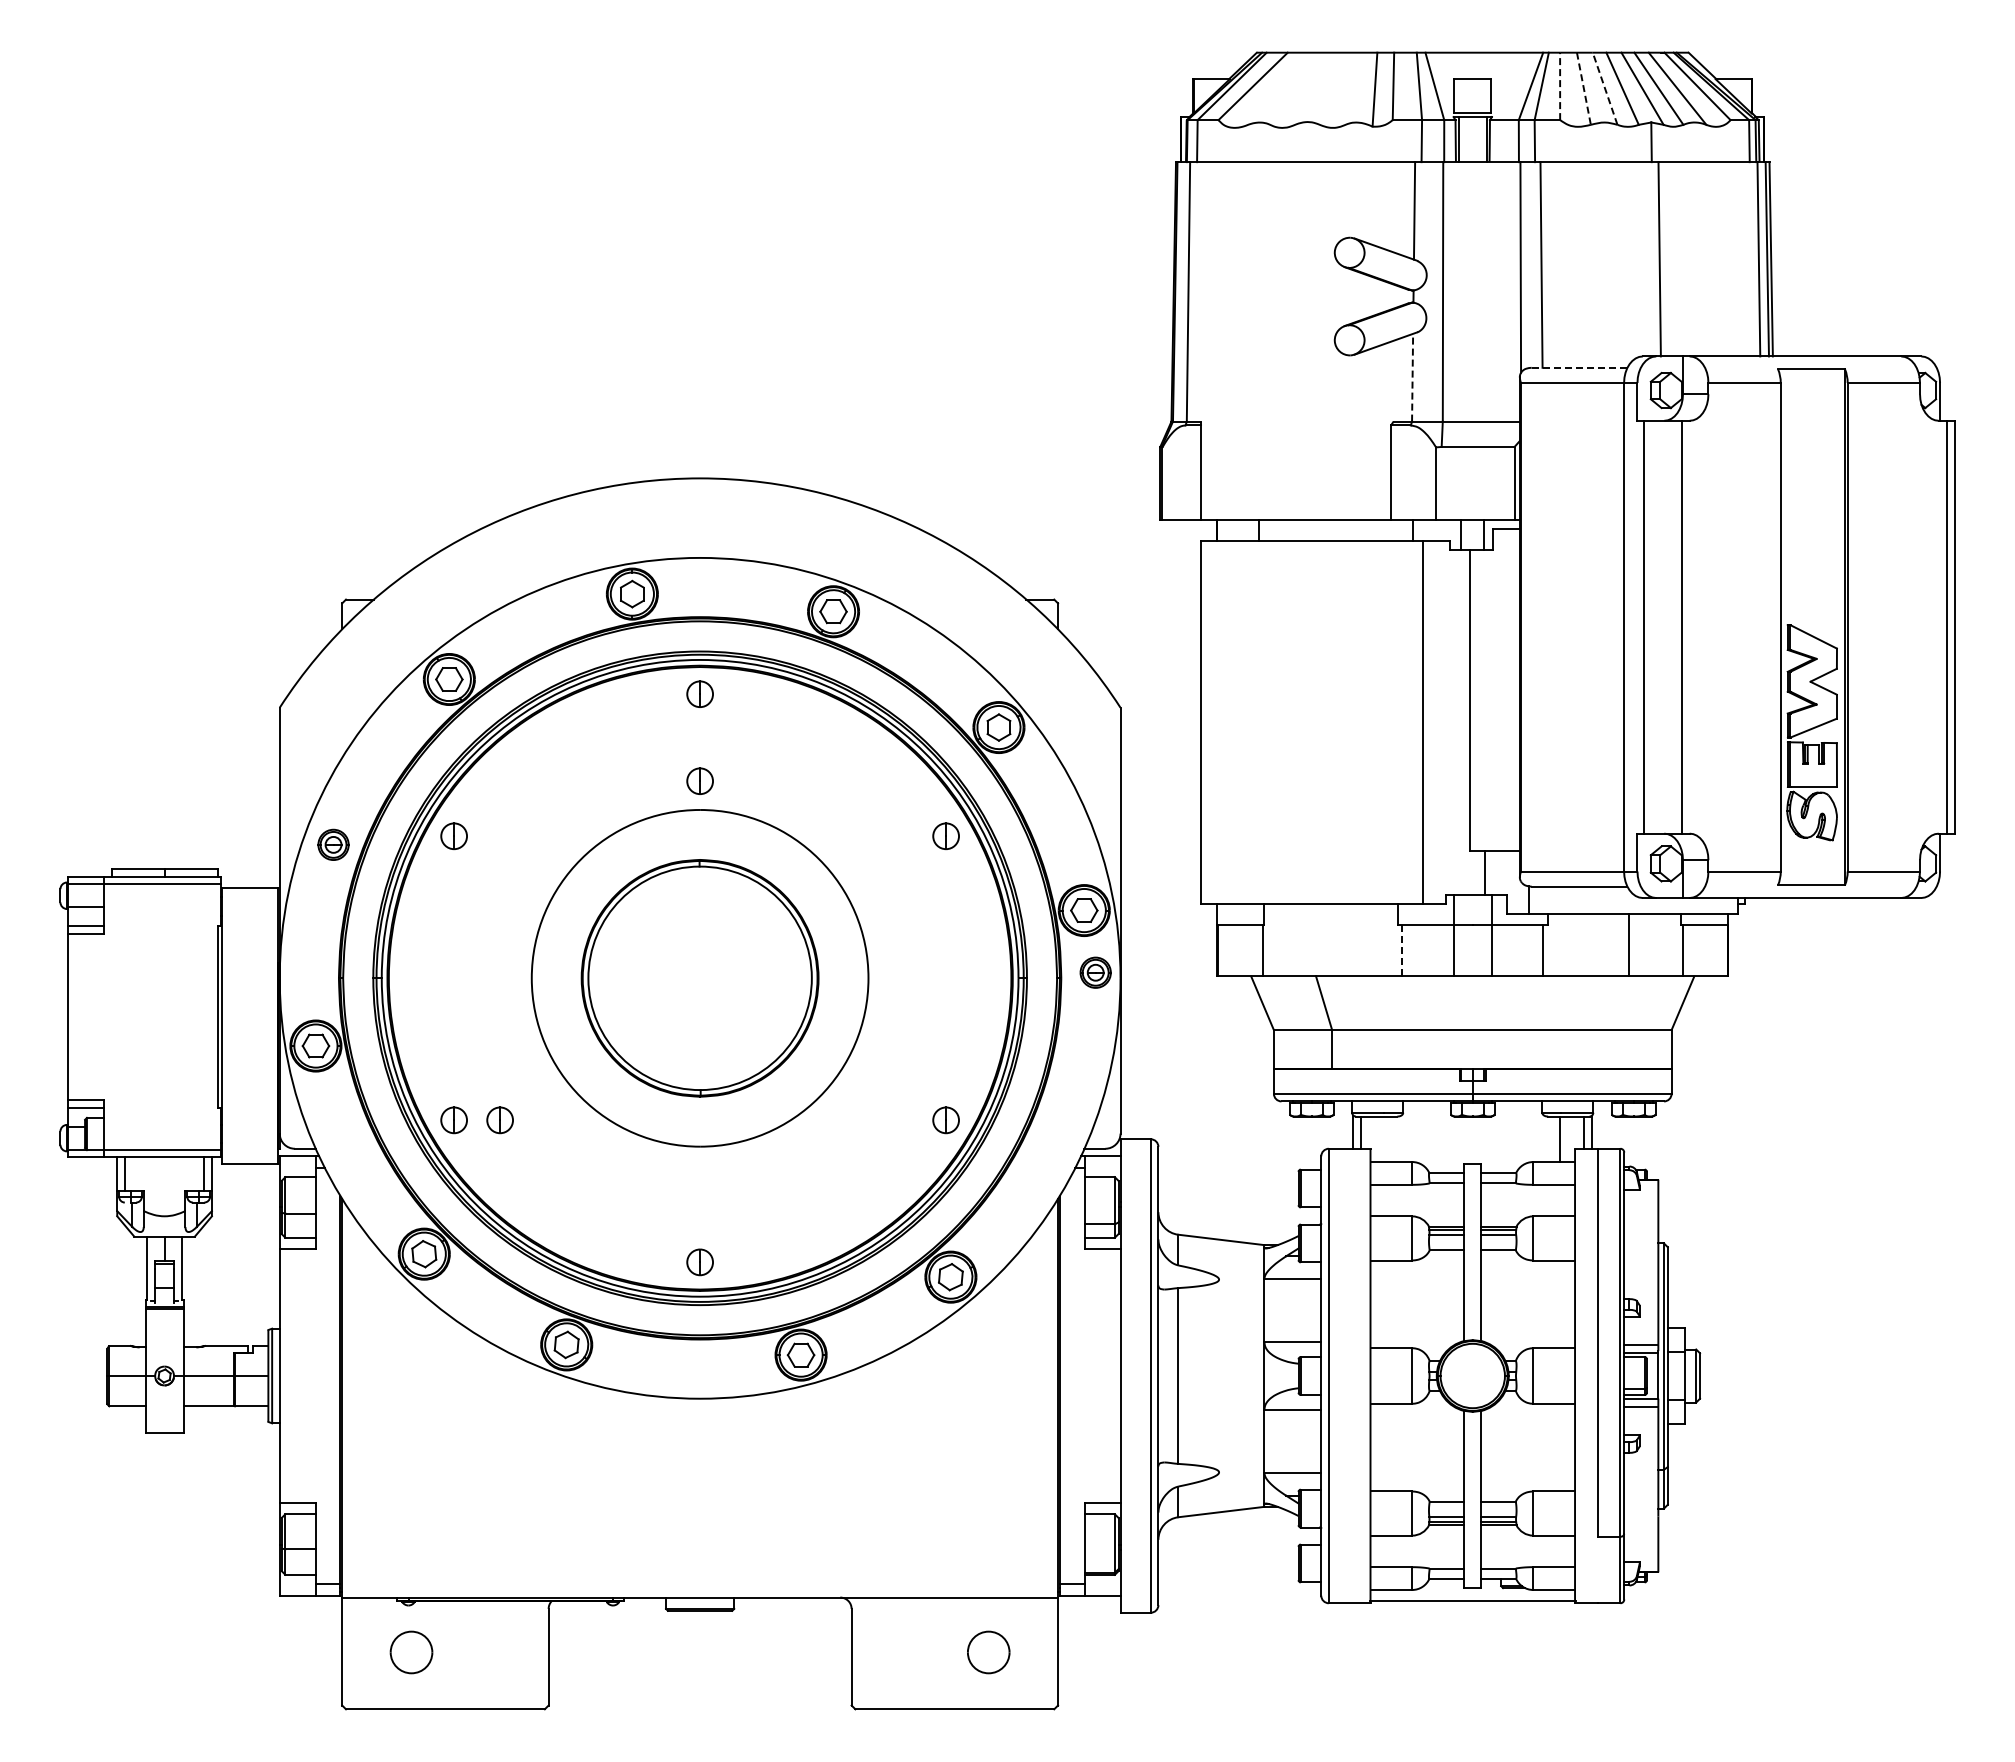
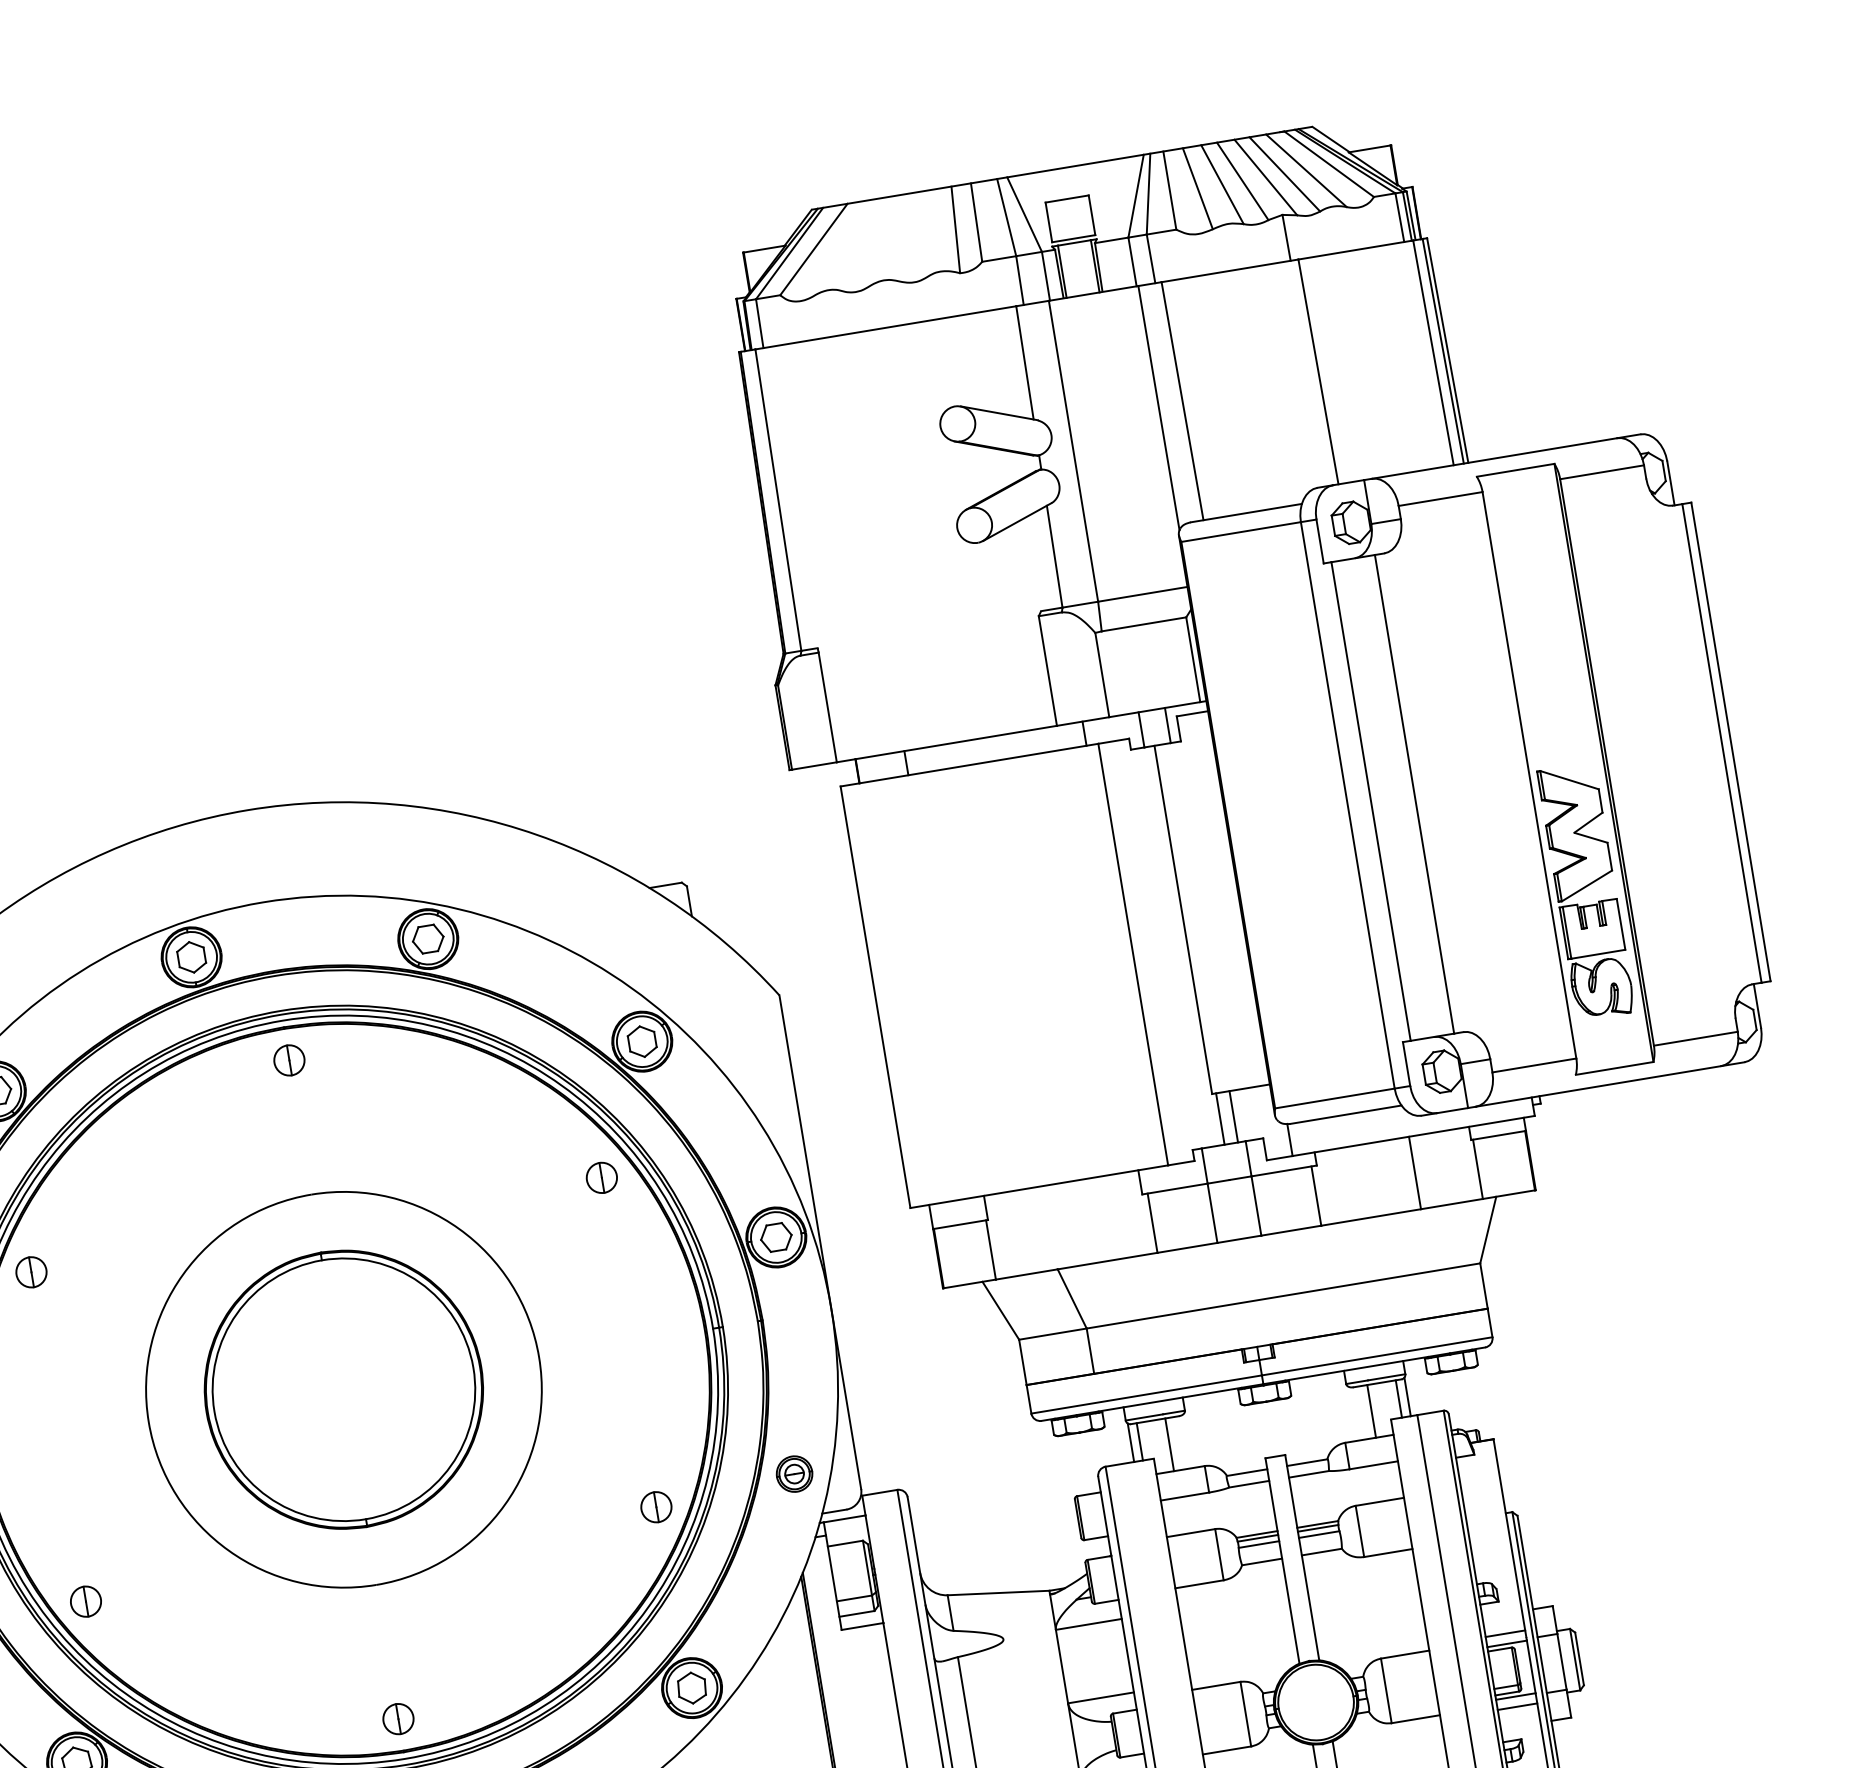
line: (1560, 86) -> (1170, 190), dashed -> solid
line: (1583, 88) -> (1197, 188), dashed -> solid
line: (1604, 88) -> (1221, 184), dashed -> solid
line: (1579, 367) -> (1246, 512), dashed -> solid
line: (1412, 377) -> (1054, 556), dashed -> solid
part: (699, 780) -> (305, 1160), removed
line: (1473, 872) -> (1220, 1118), added
line: (1402, 950) -> (1152, 1222), dashed -> solid
part: (1095, 972) -> (794, 1473), moved
part: (499, 1120) -> (138, 1593), removed
line: (1385, 1139) -> (1169, 1445), added

